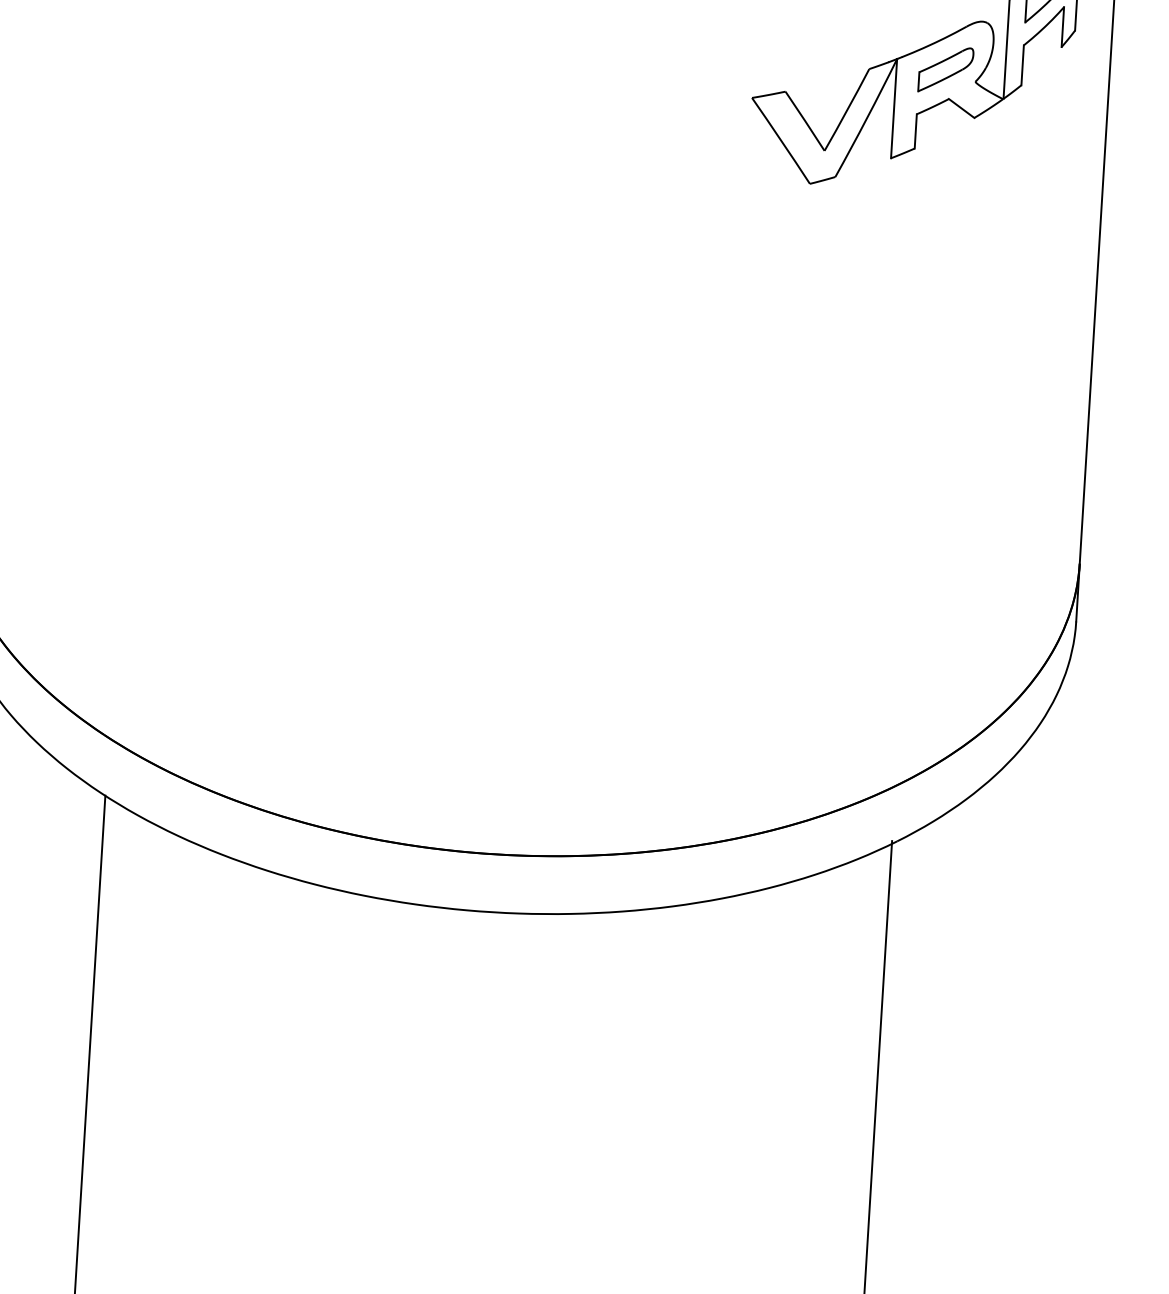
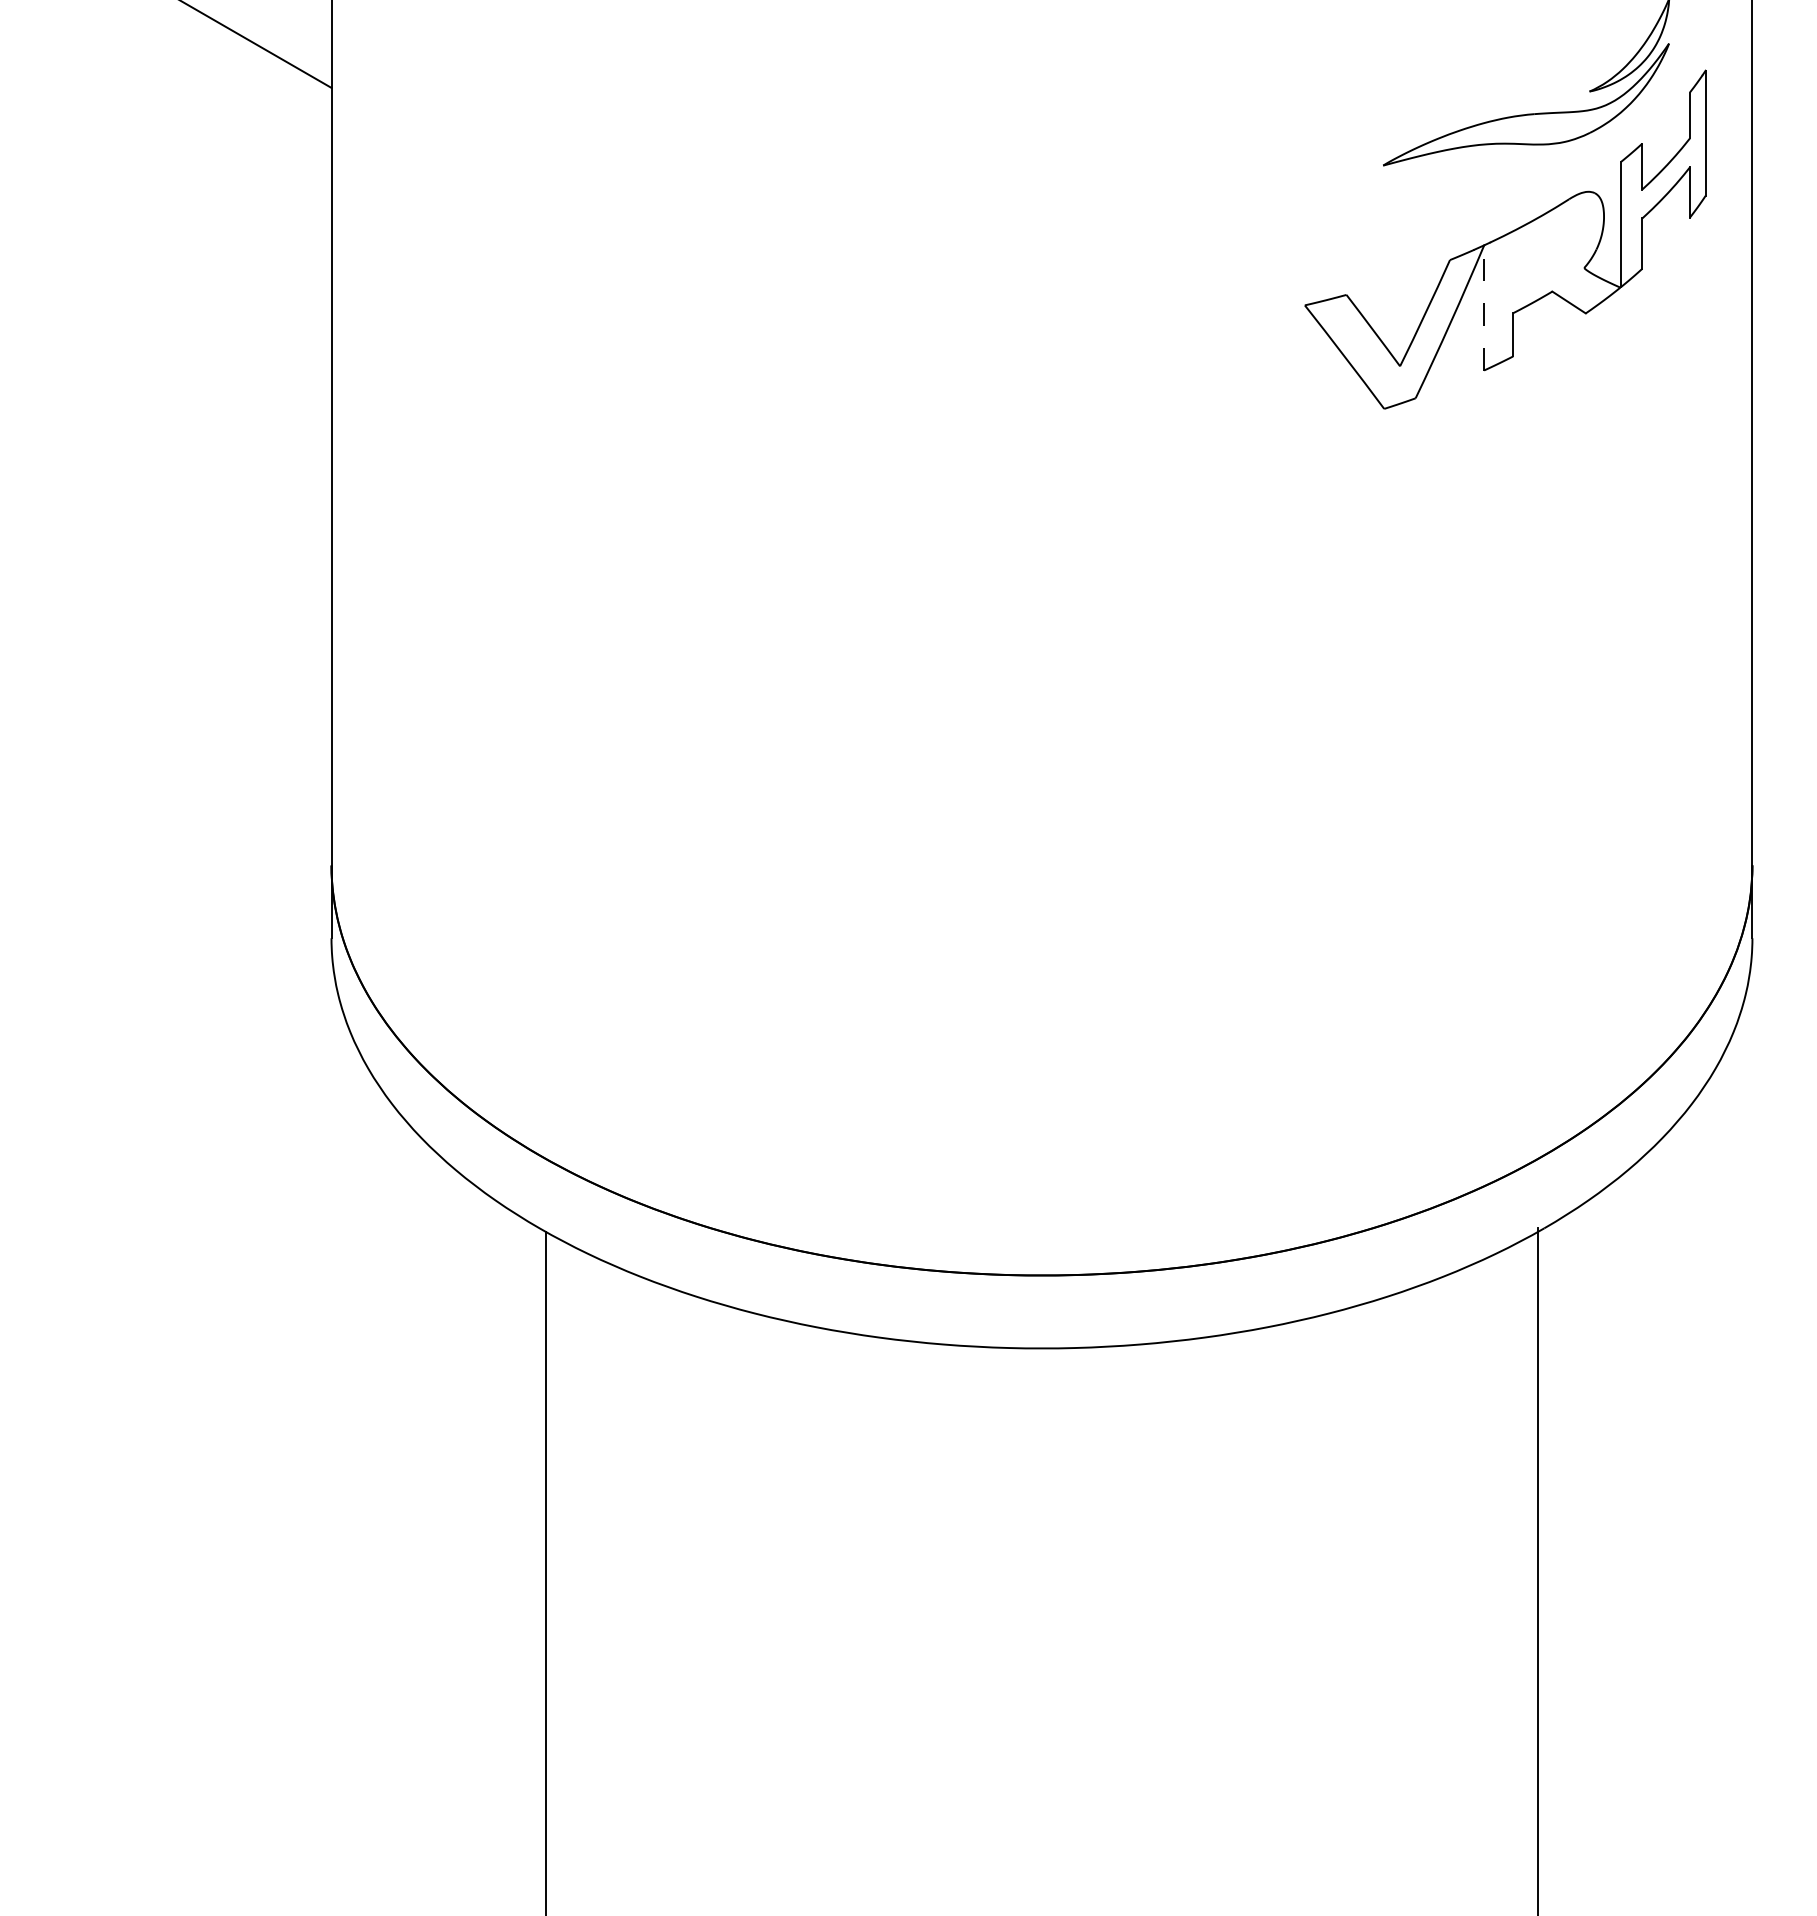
part: (946, 69) -> (1546, 254), removed
line: (894, 108) -> (1484, 307), solid -> dashed

